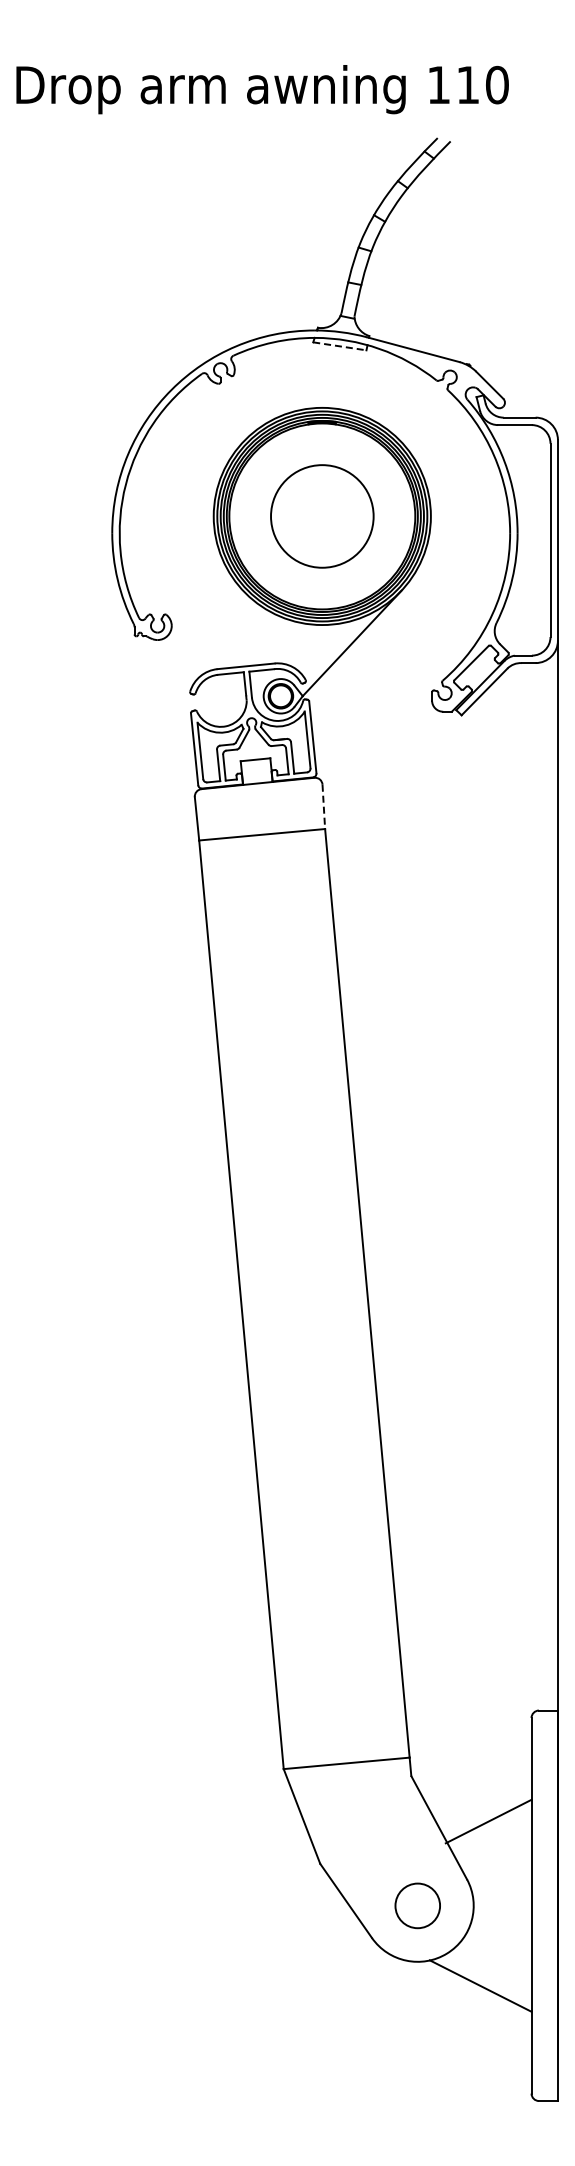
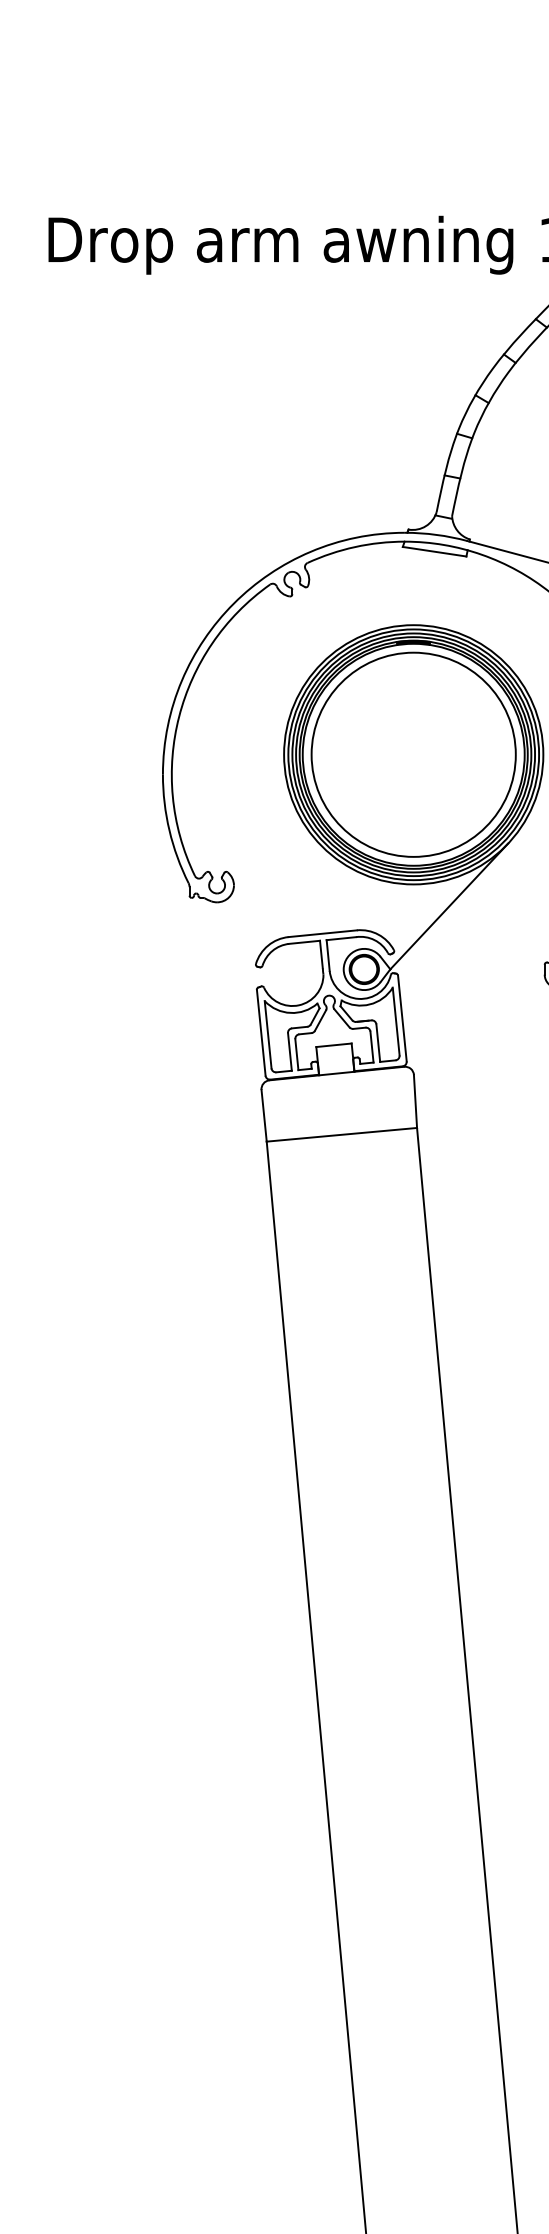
line: (339, 346) -> (434, 551), dashed -> solid
circle: (321, 515) -> (412, 753), size x1.67
line: (323, 807) -> (415, 1102), dashed -> solid

